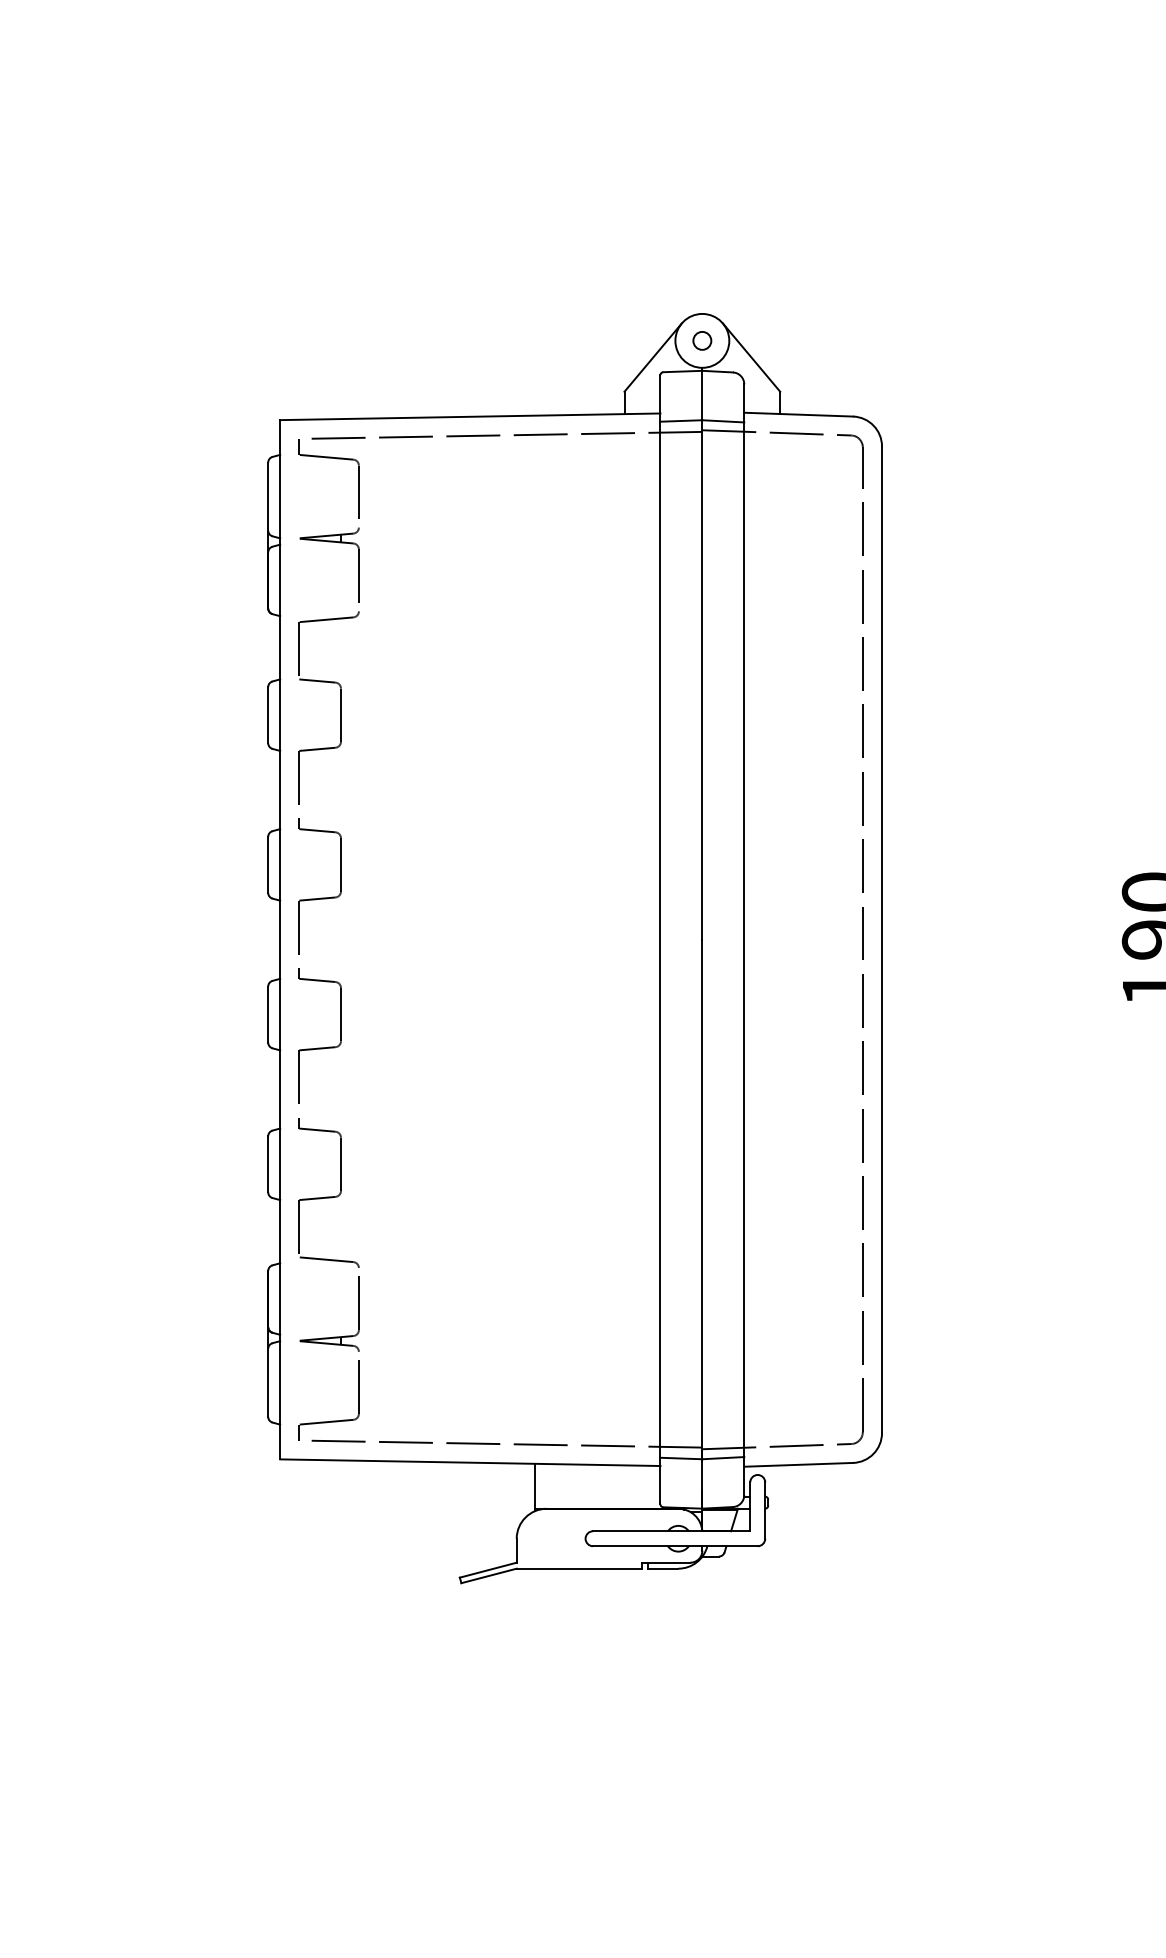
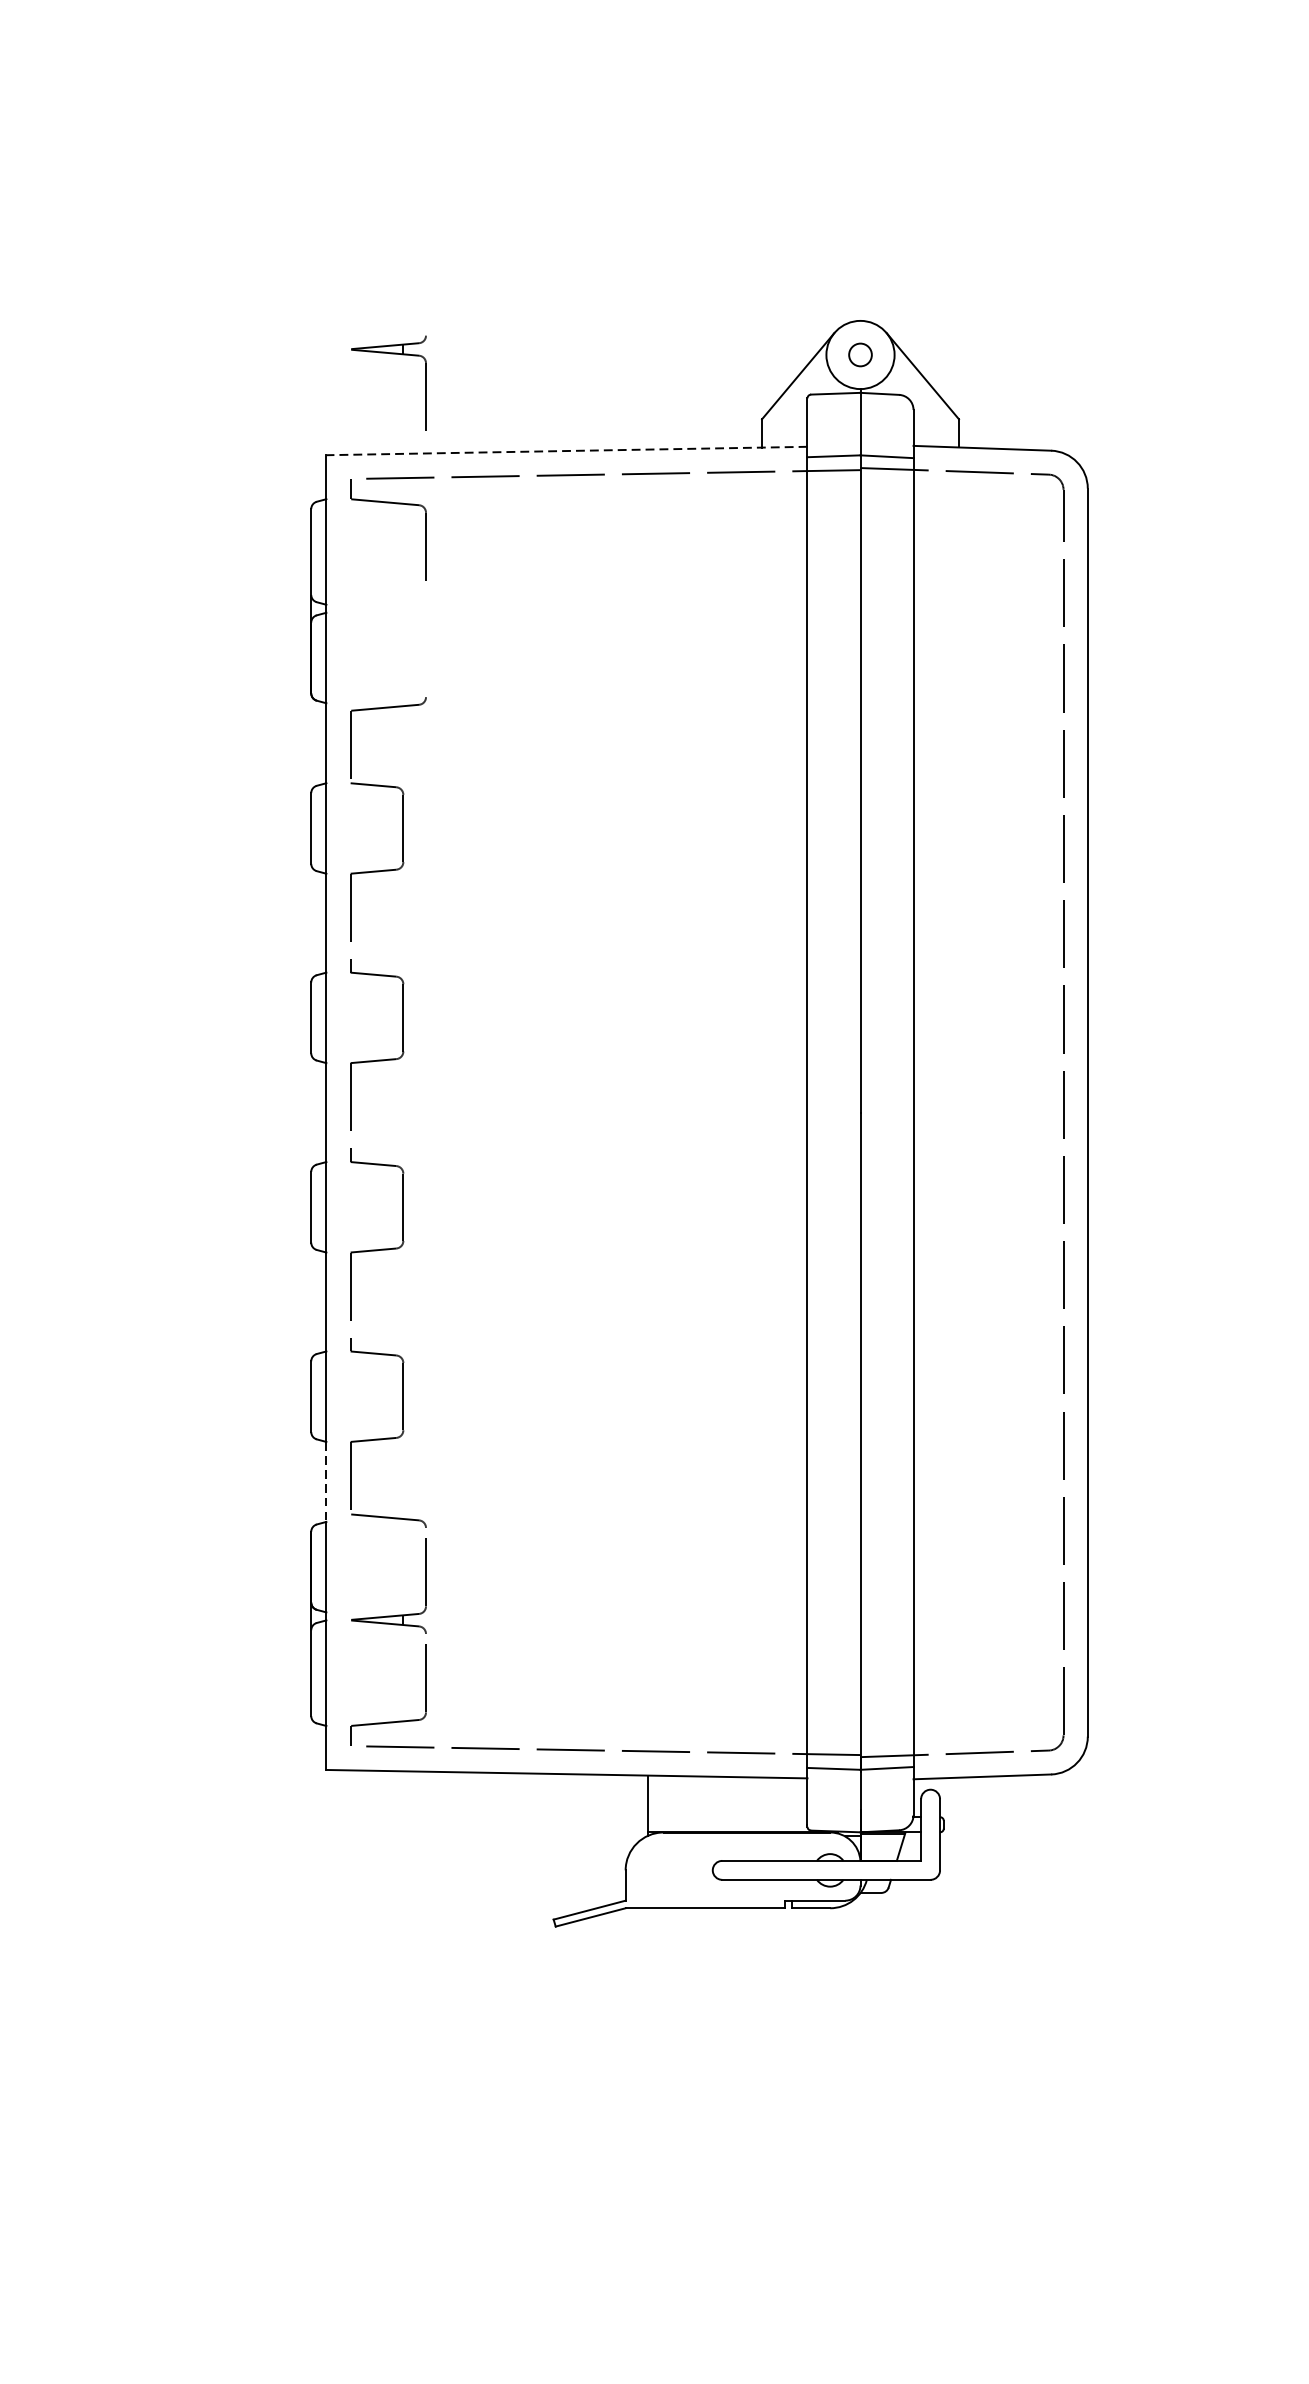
line: (469, 416) -> (565, 450), solid -> dashed
part: (329, 542) -> (388, 354), moved
line: (280, 1231) -> (326, 1481), solid -> dashed

